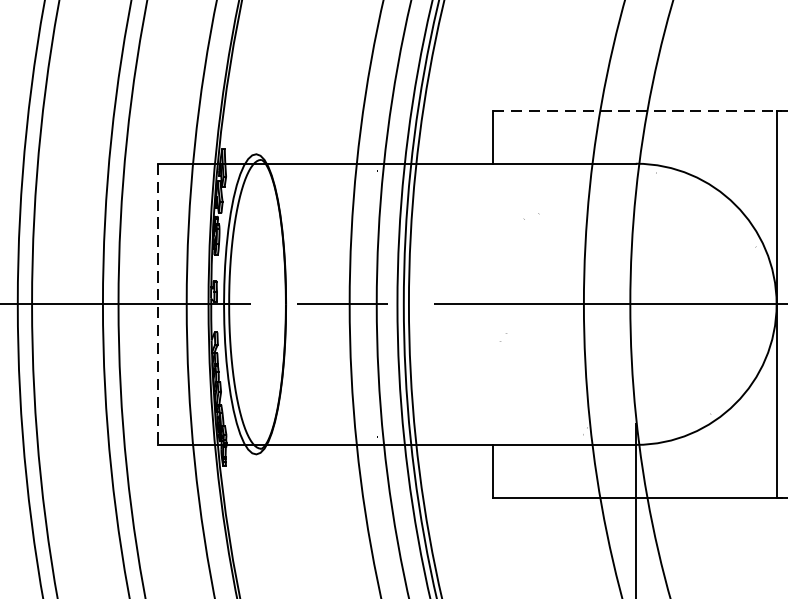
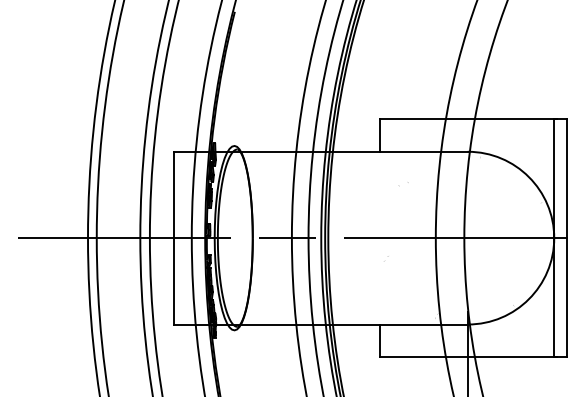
line: (637, 111) -> (468, 119), dashed -> solid
line: (156, 304) -> (173, 238), dashed -> solid

